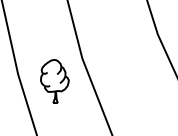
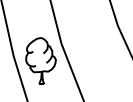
part: (54, 80) -> (40, 60), size x1.43

